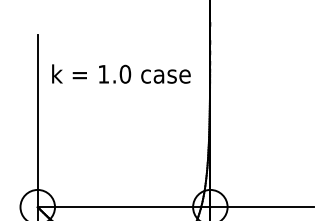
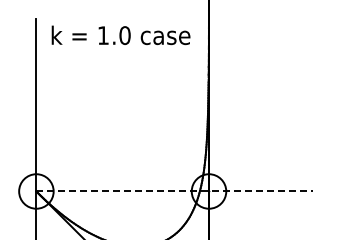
text: (120, 74) -> (120, 35), moved
line: (175, 207) -> (174, 191), solid -> dashed

